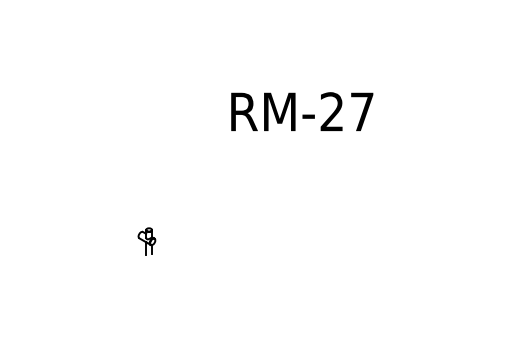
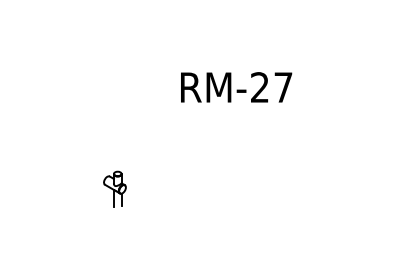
part: (146, 241) -> (114, 188), size x1.67

